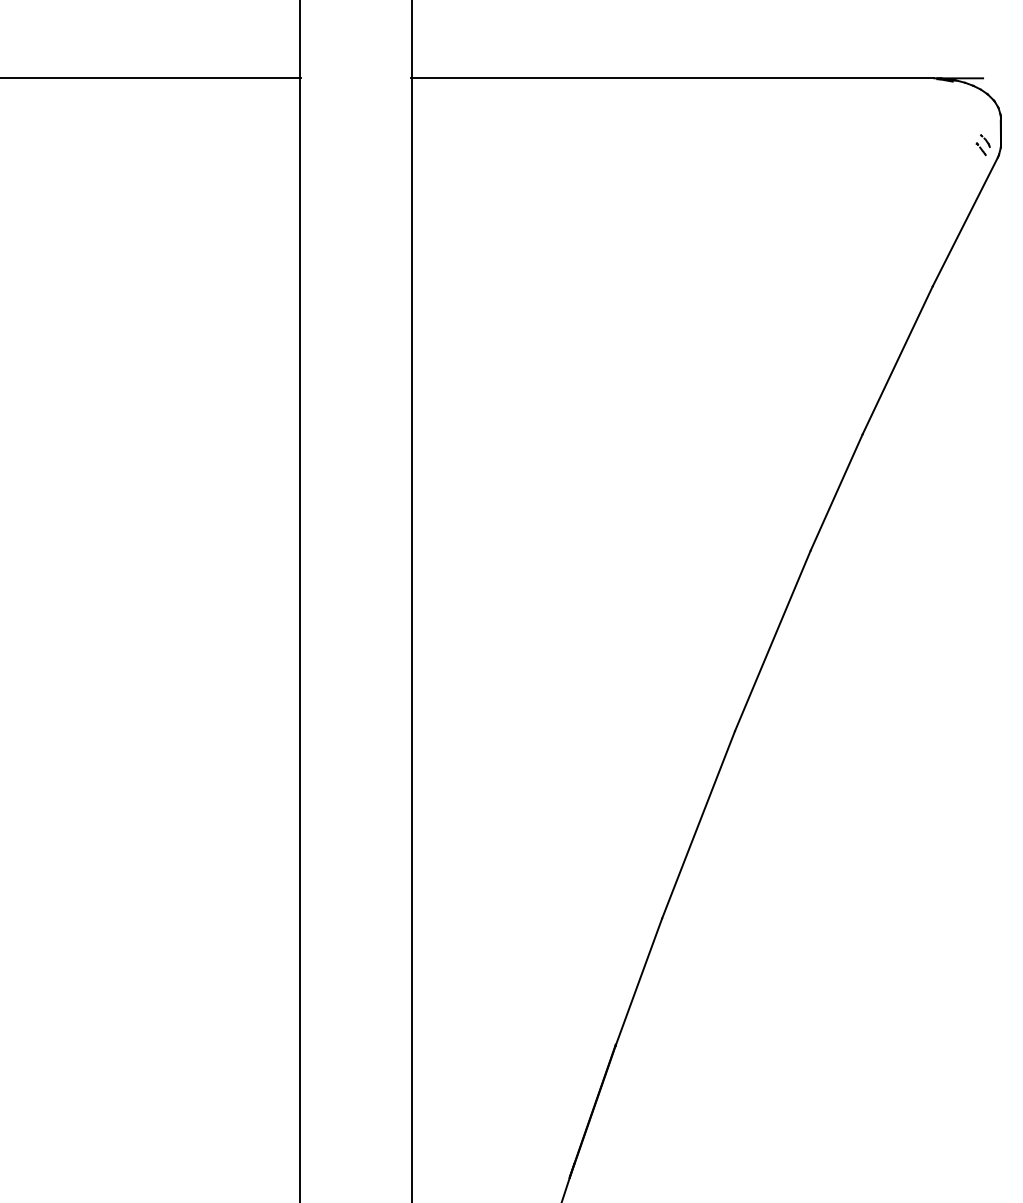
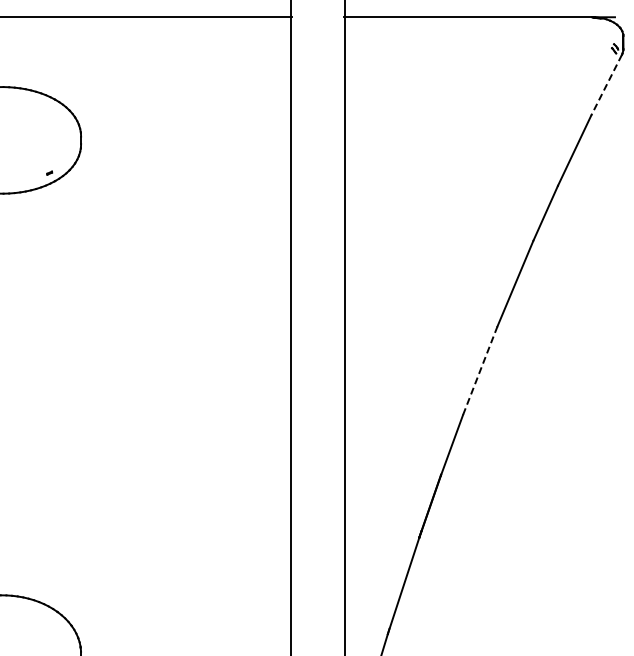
line: (965, 222) -> (606, 85), solid -> dashed
line: (699, 824) -> (480, 370), solid -> dashed

